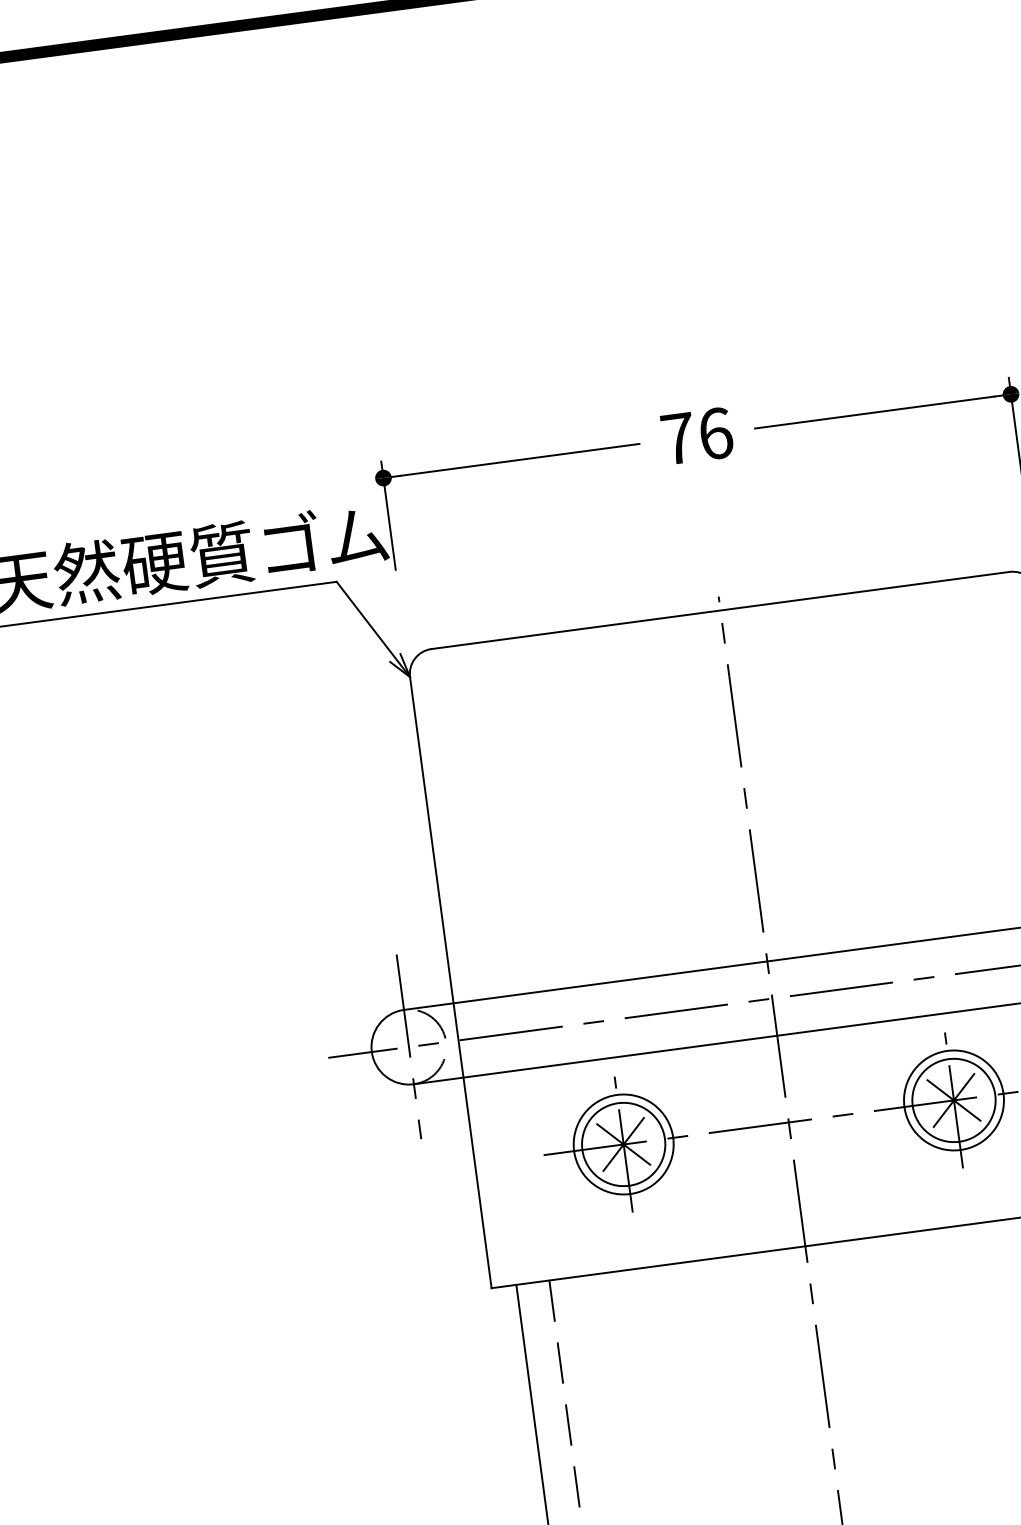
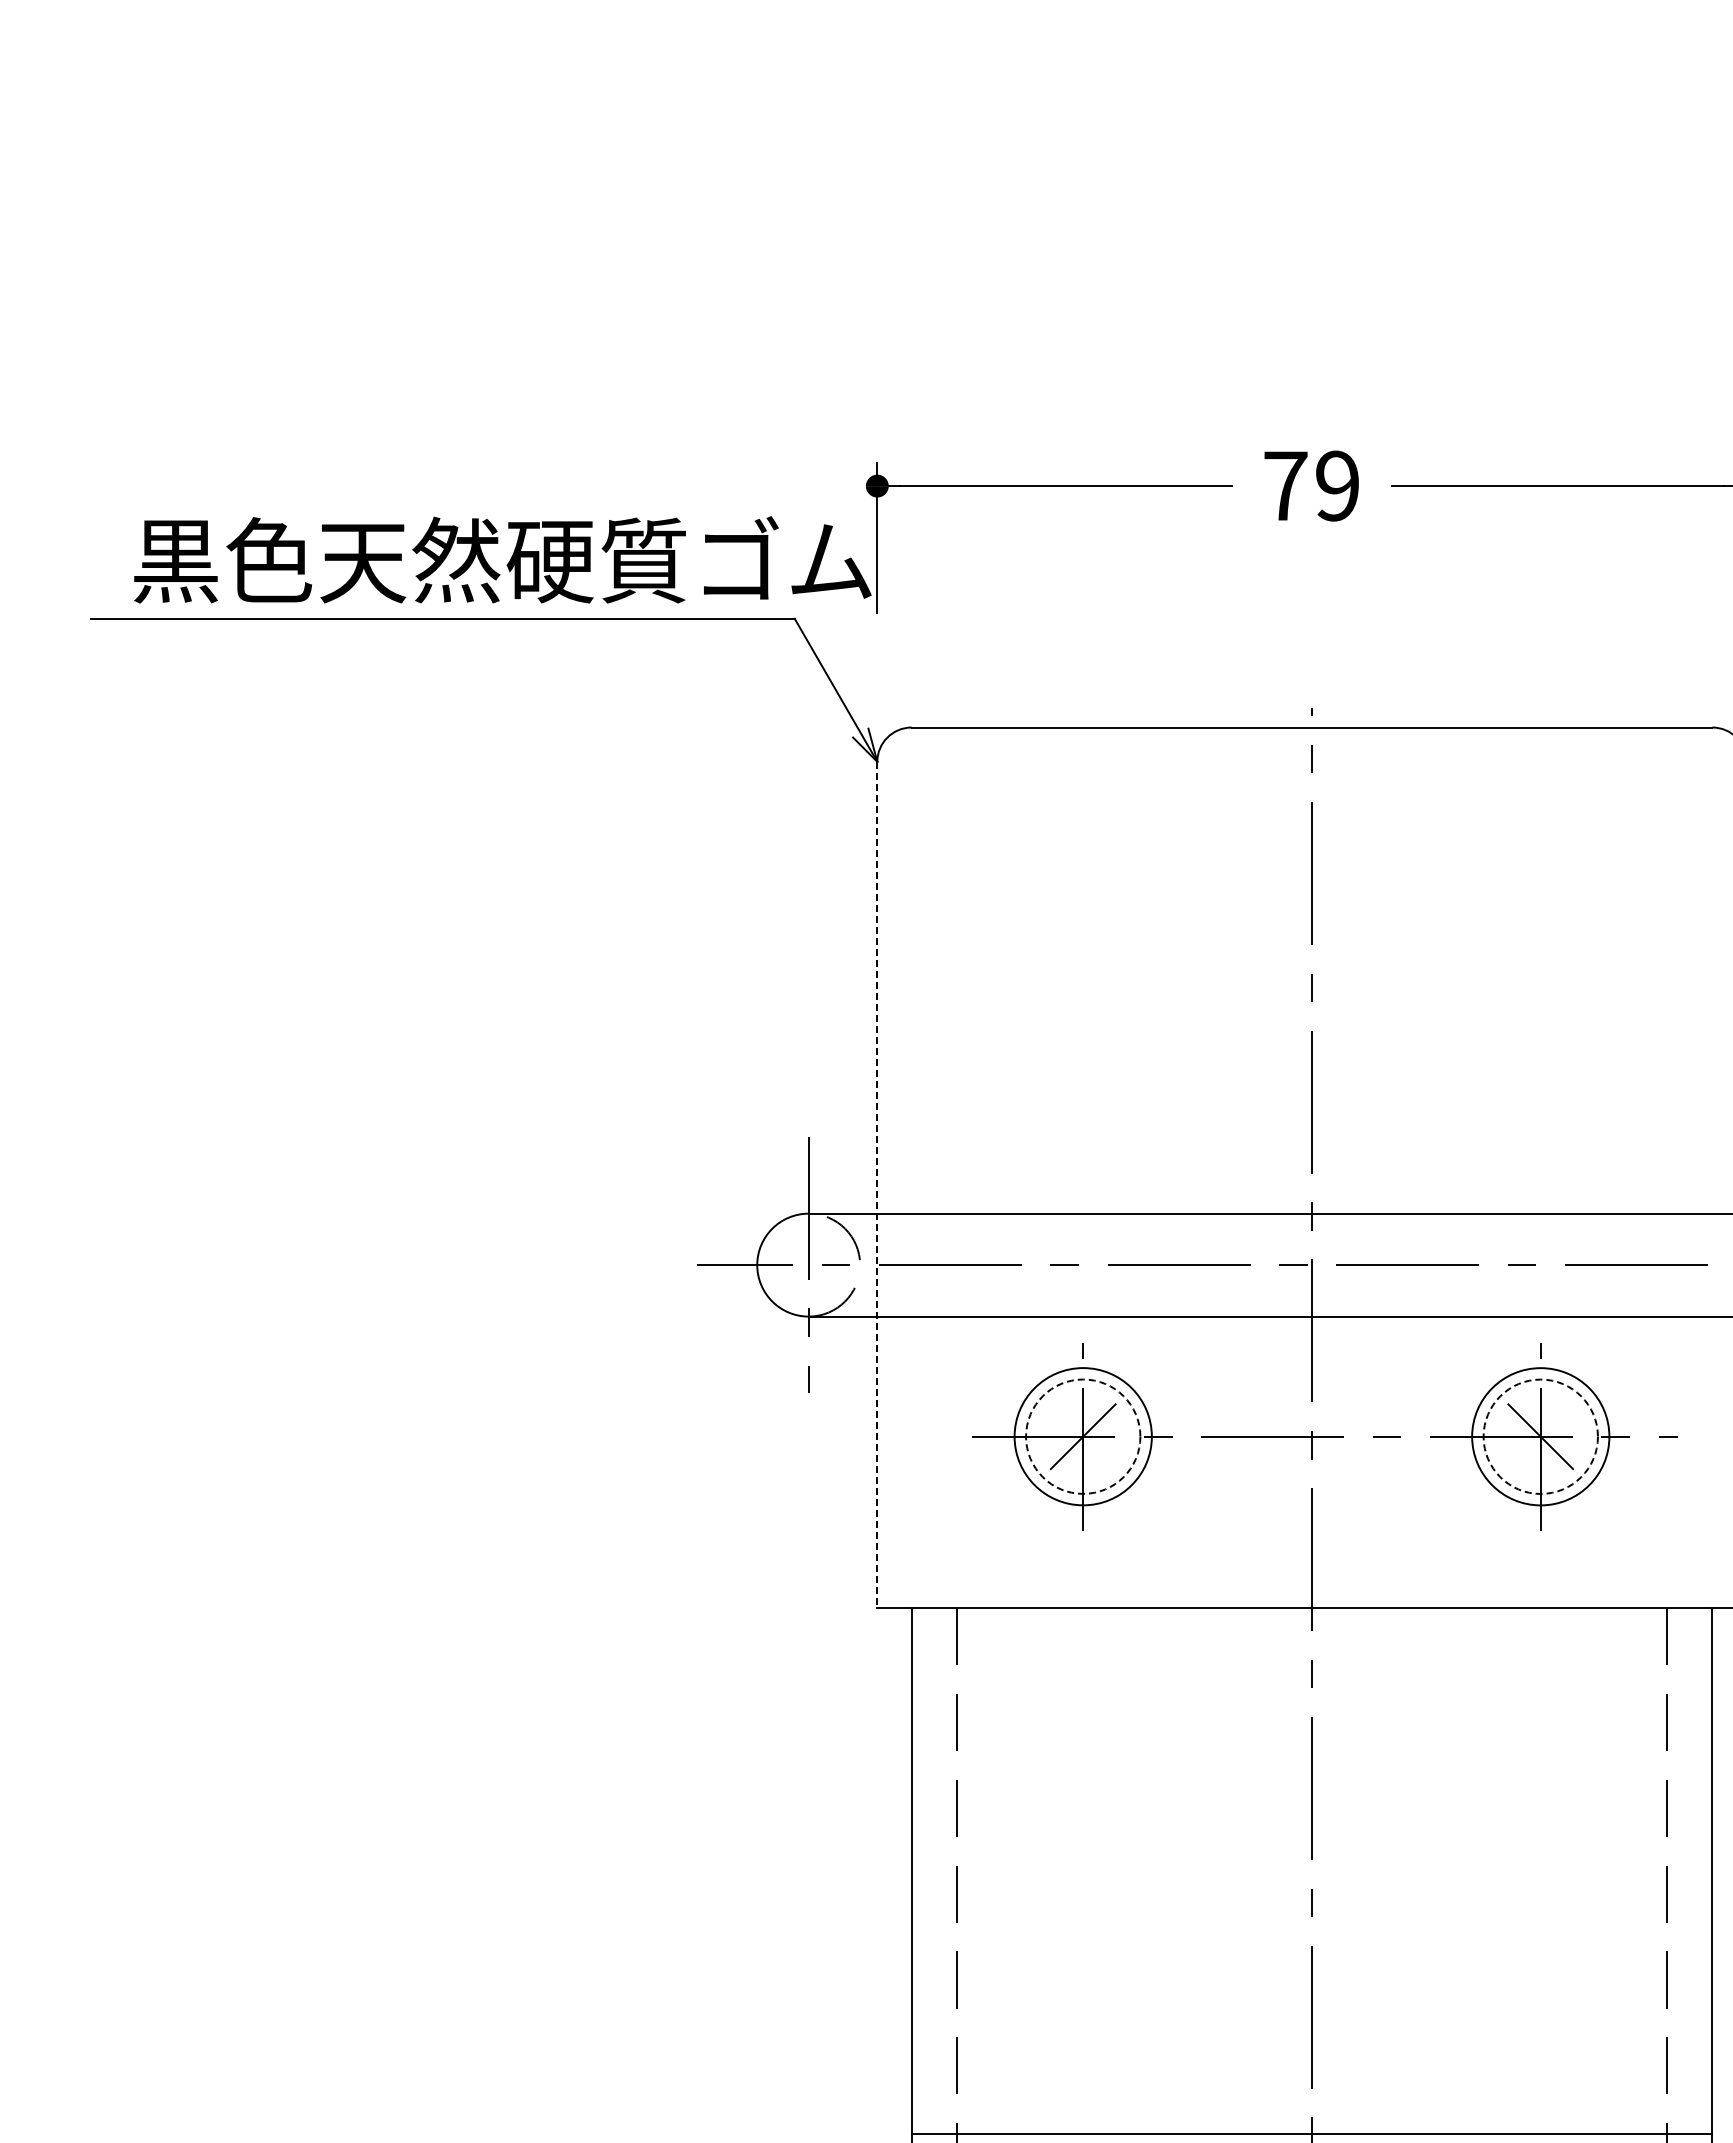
text: (715, 433) -> (1337, 485), 76 -> 79
line: (450, 982) -> (877, 1185), solid -> dashed
circle: (953, 1100) -> (1540, 1436), solid -> dashed
line: (953, 1100) -> (1540, 1436), removed
circle: (623, 1144) -> (1083, 1436), solid -> dashed
line: (623, 1144) -> (1082, 1436), removed

